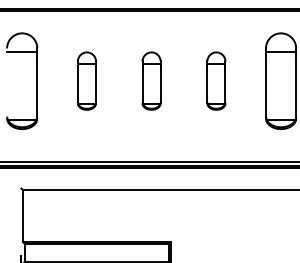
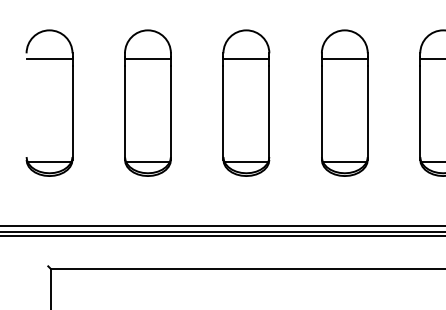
part: (86, 80) -> (147, 102), size x1.67
part: (151, 80) -> (246, 102), size x1.67
part: (216, 80) -> (345, 102), size x1.67

